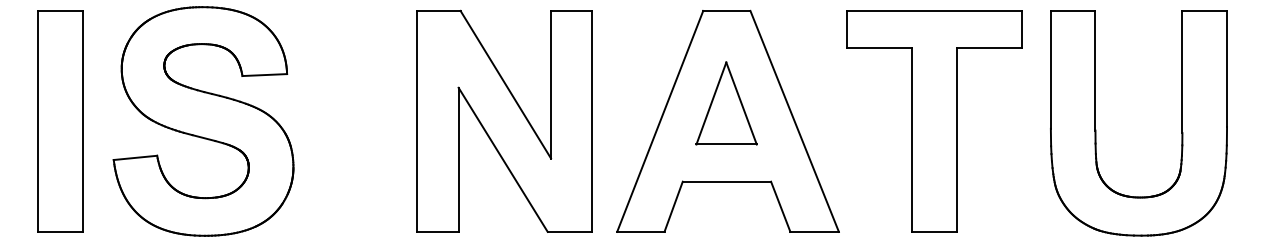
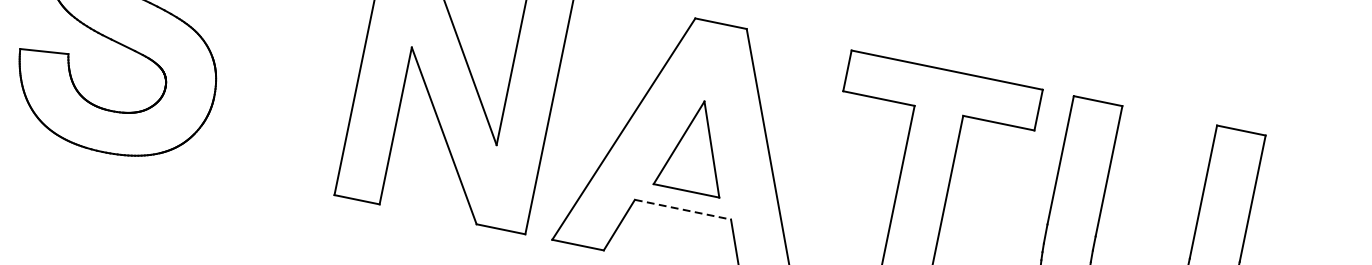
part: (726, 103) -> (695, 146), moved
line: (727, 181) -> (683, 209), solid -> dashed

